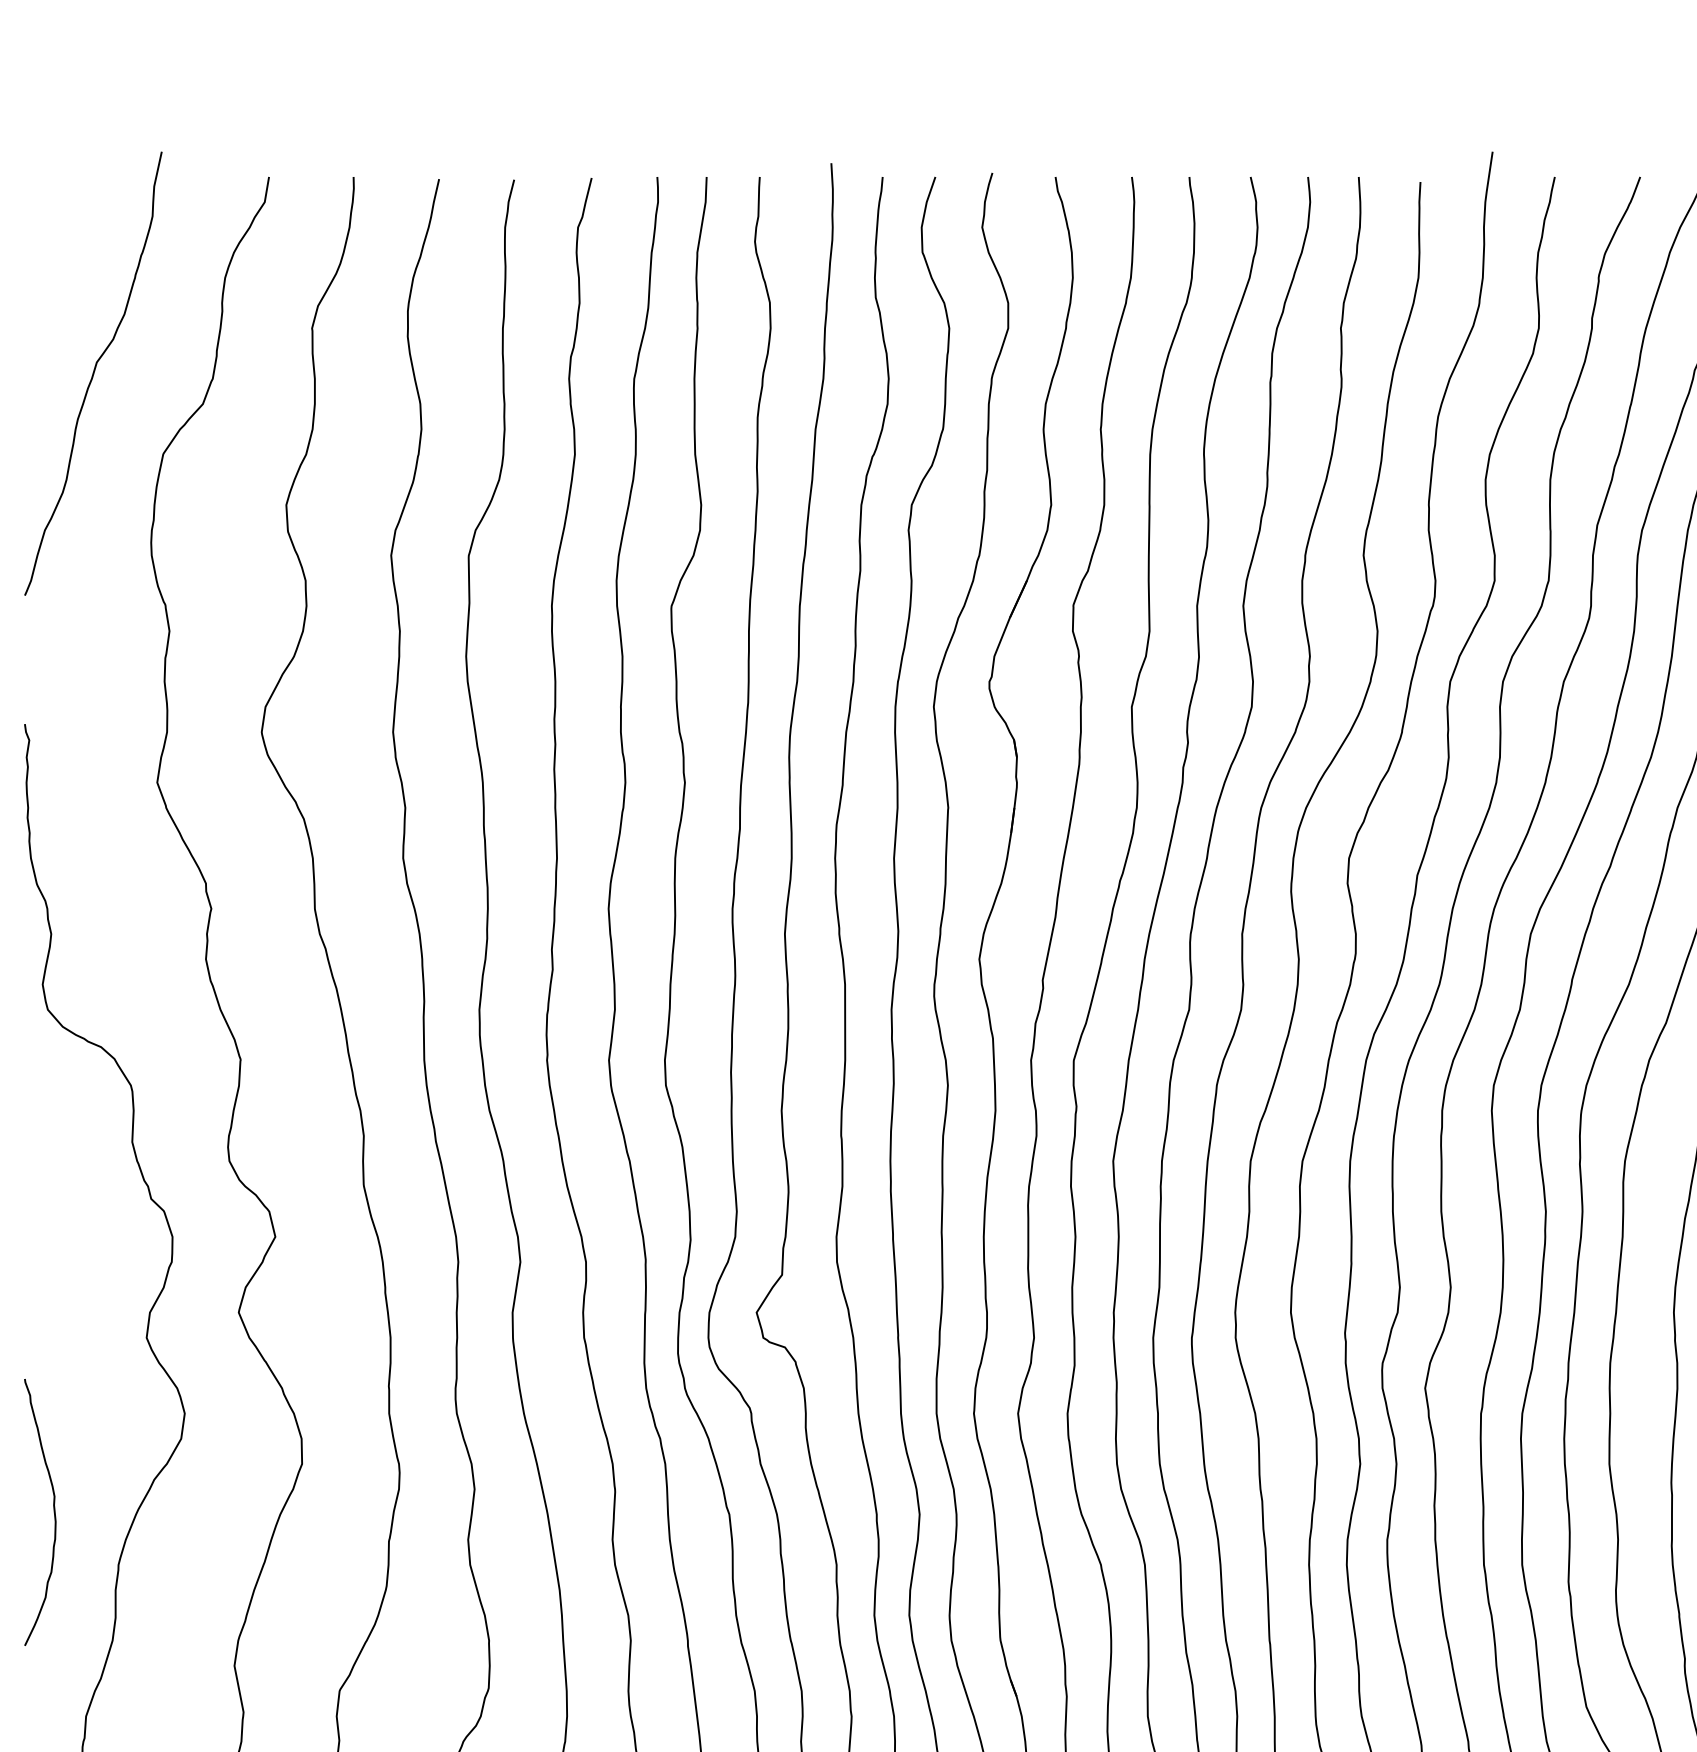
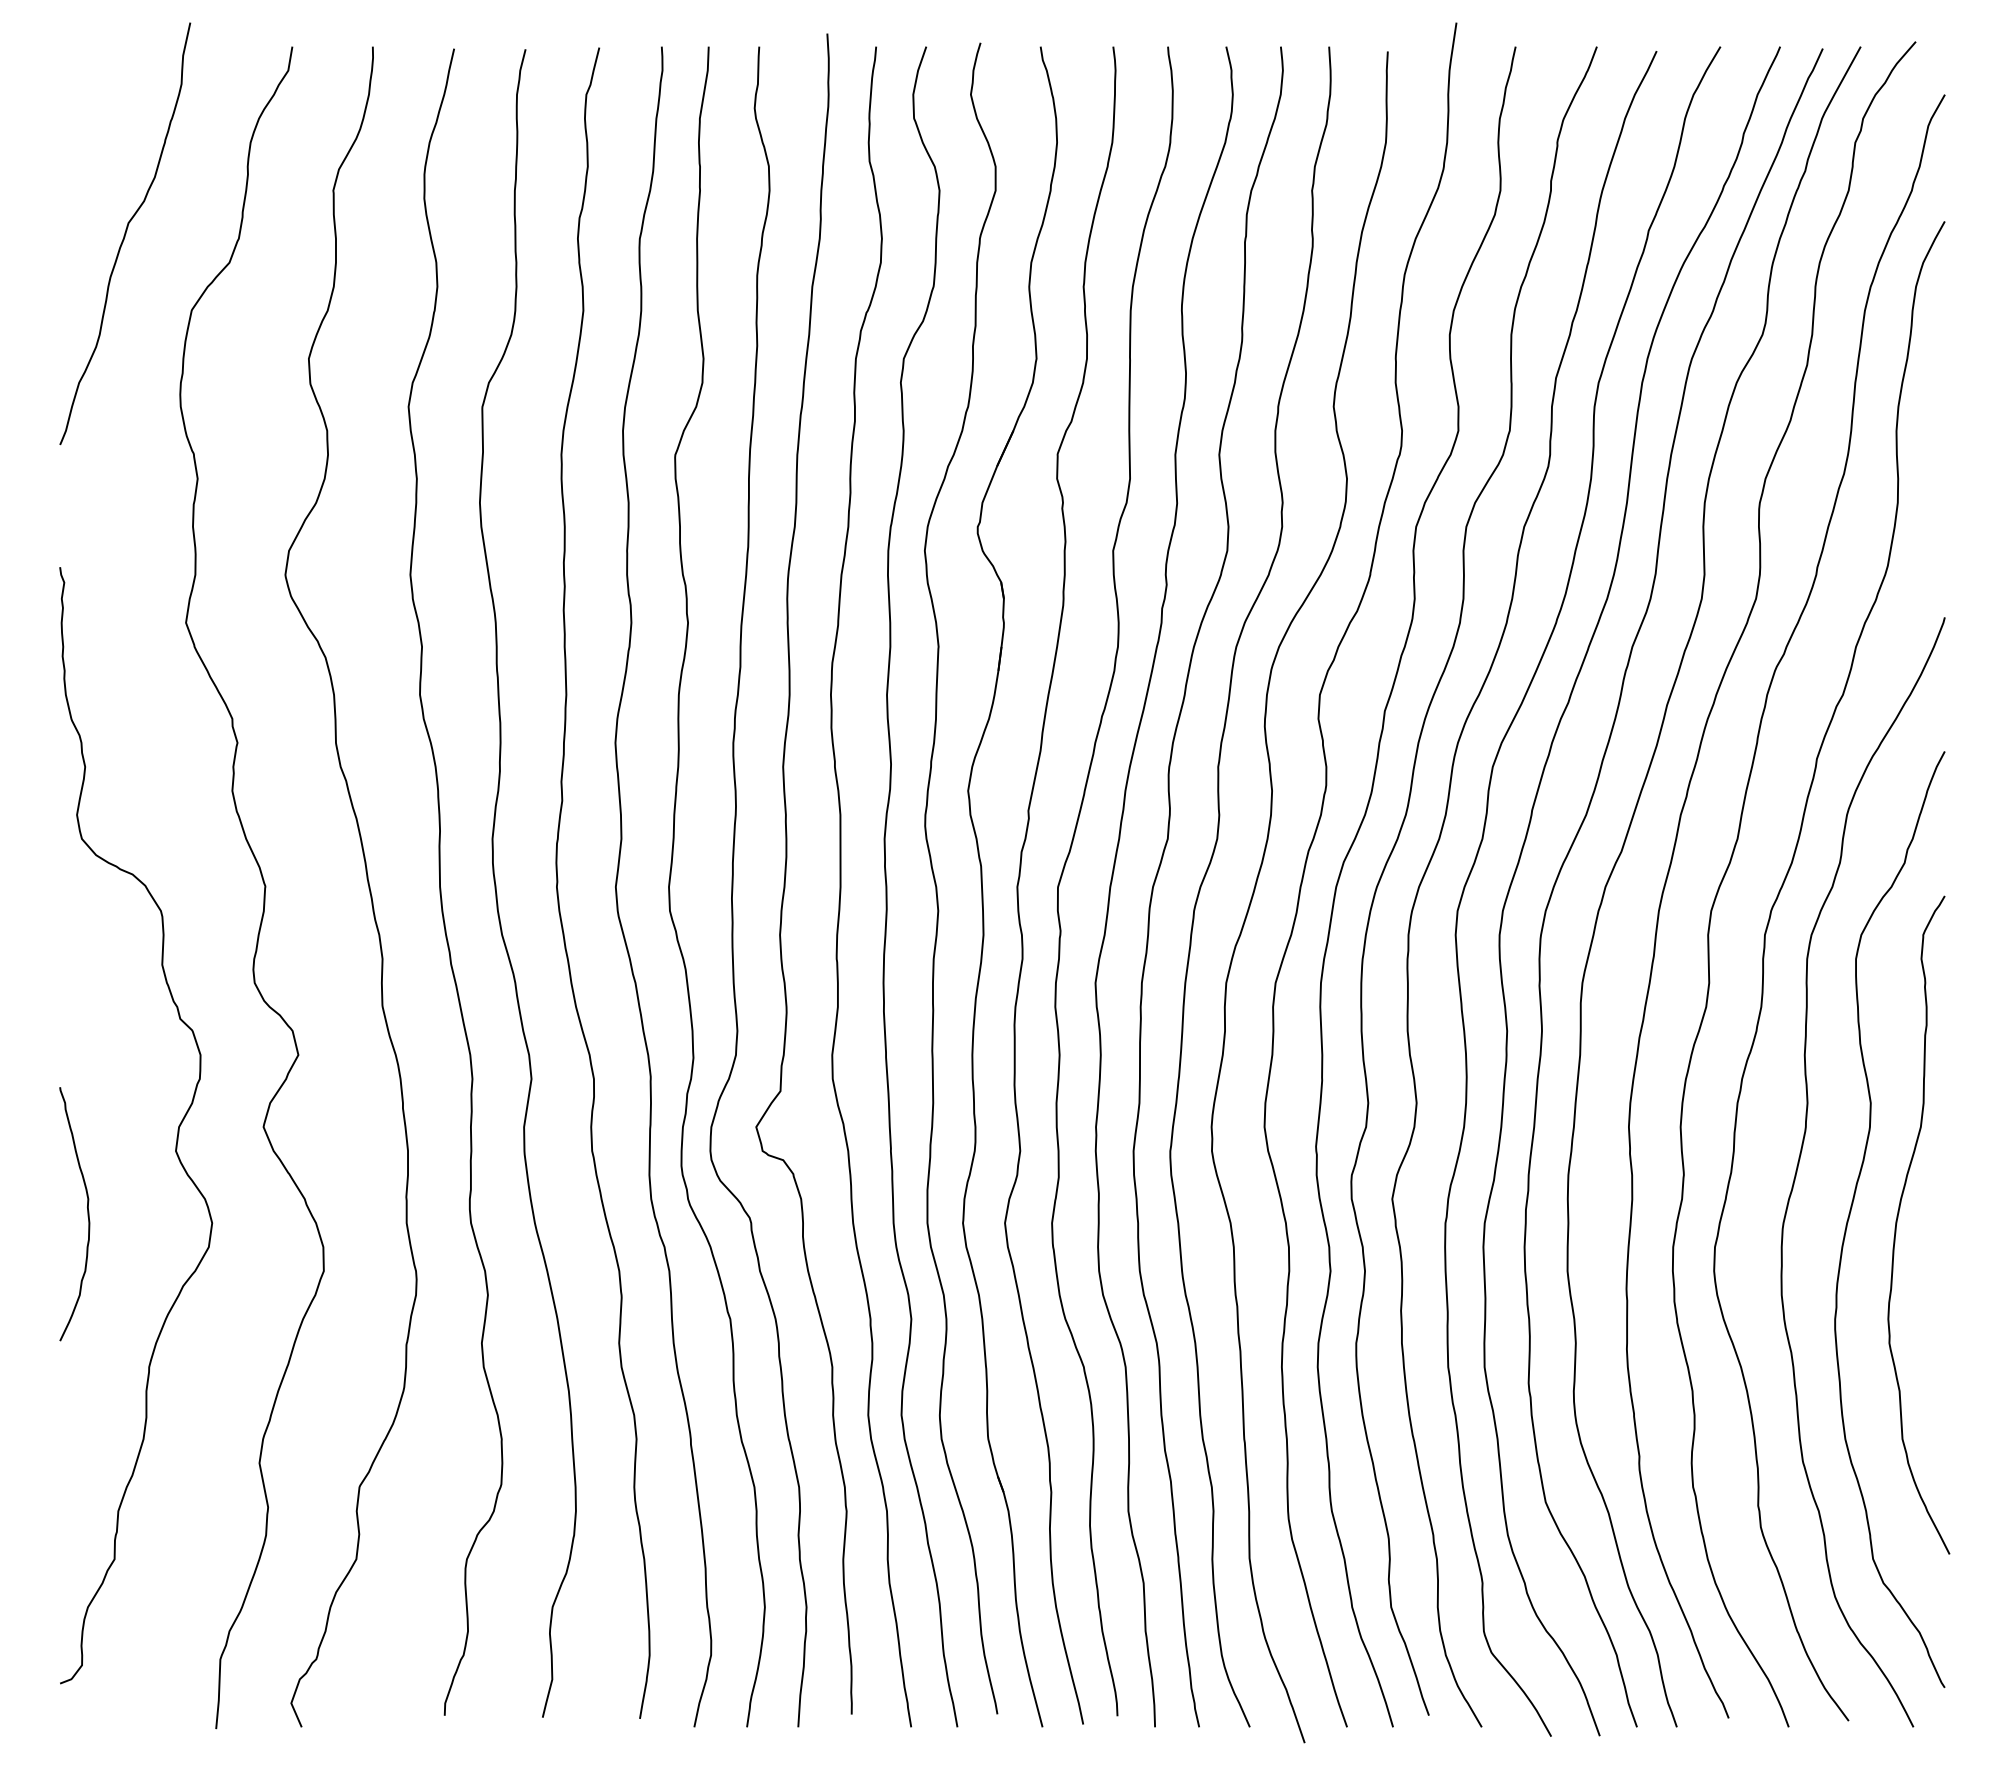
curve: (53, 1512) -> (87, 1214), moved

